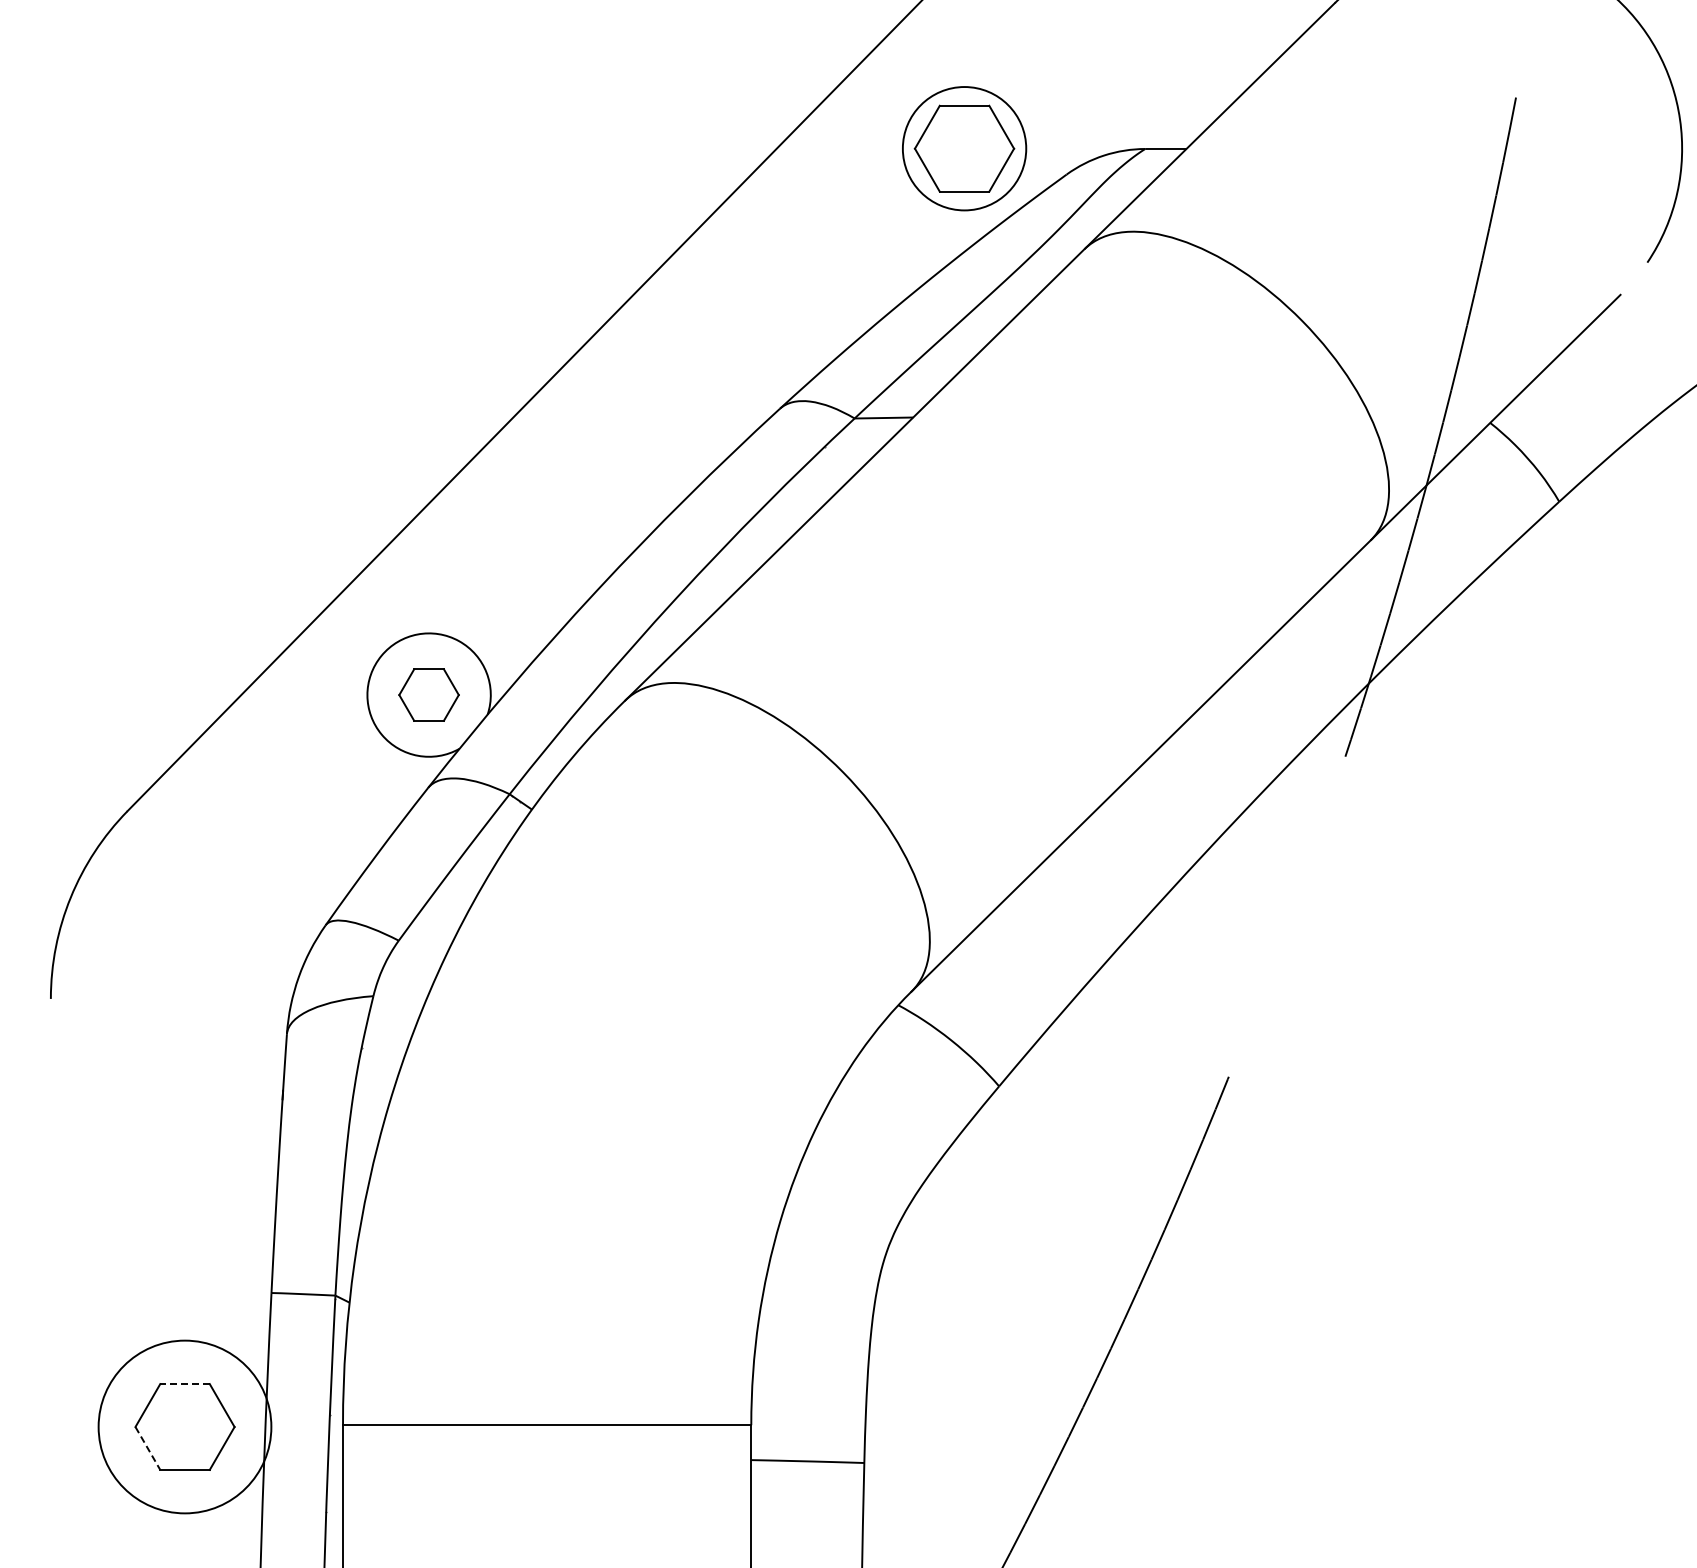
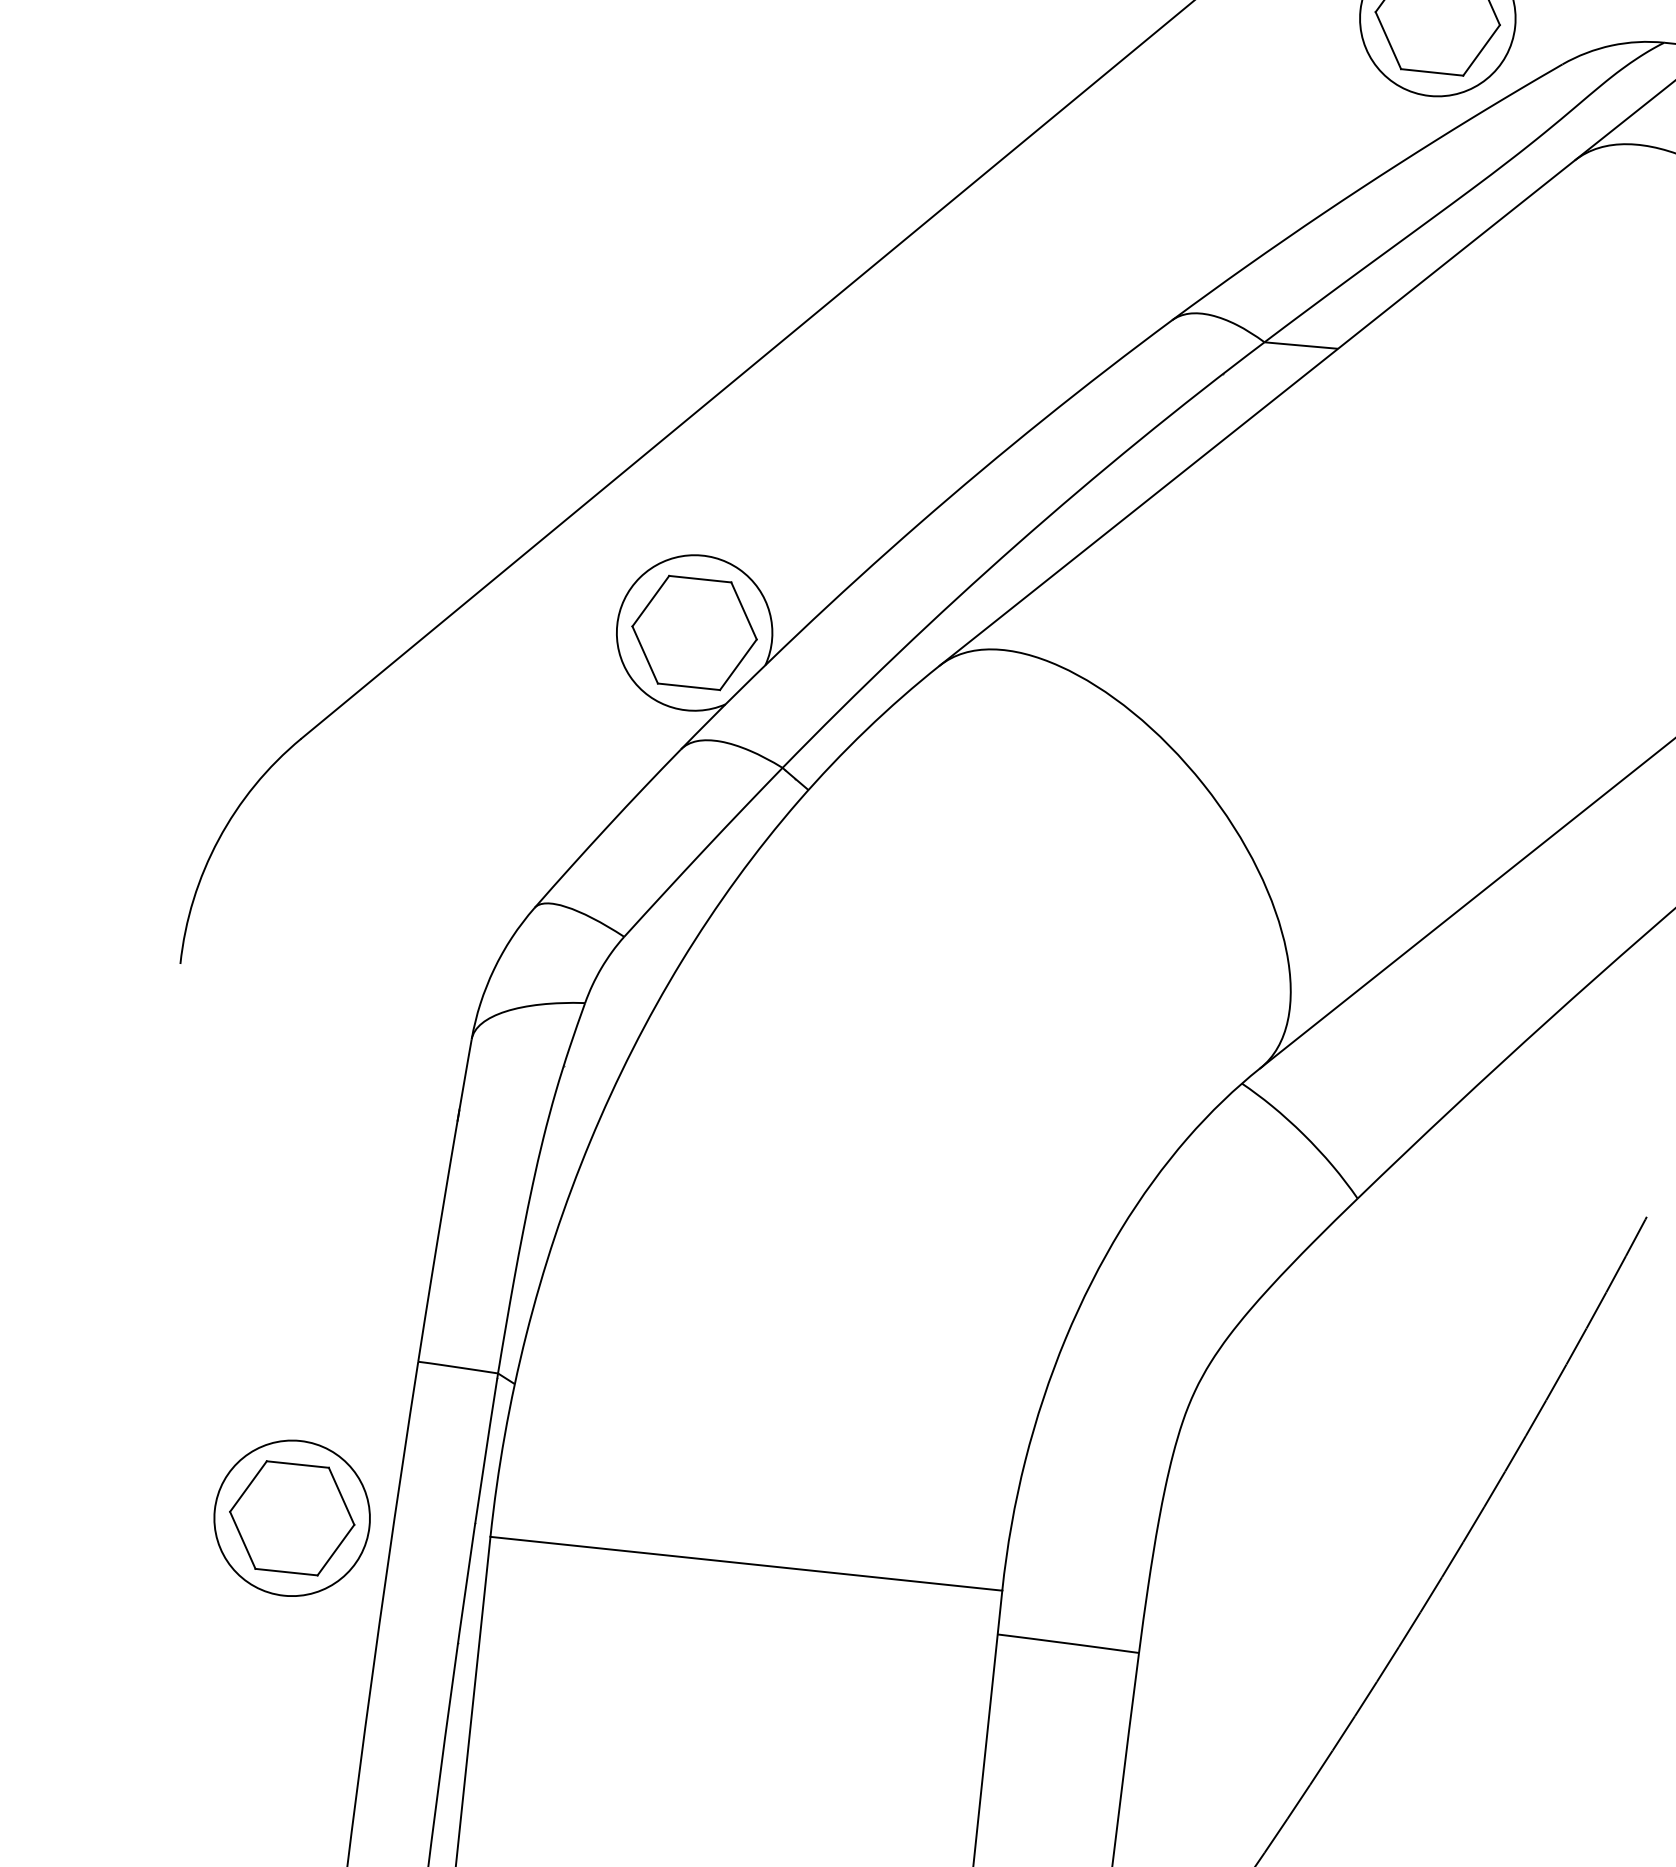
part: (428, 694) -> (693, 632), size x1.67
line: (185, 1384) -> (298, 1465), dashed -> solid
circle: (184, 1426) -> (291, 1517), size x0.71
line: (147, 1448) -> (242, 1540), dashed -> solid

